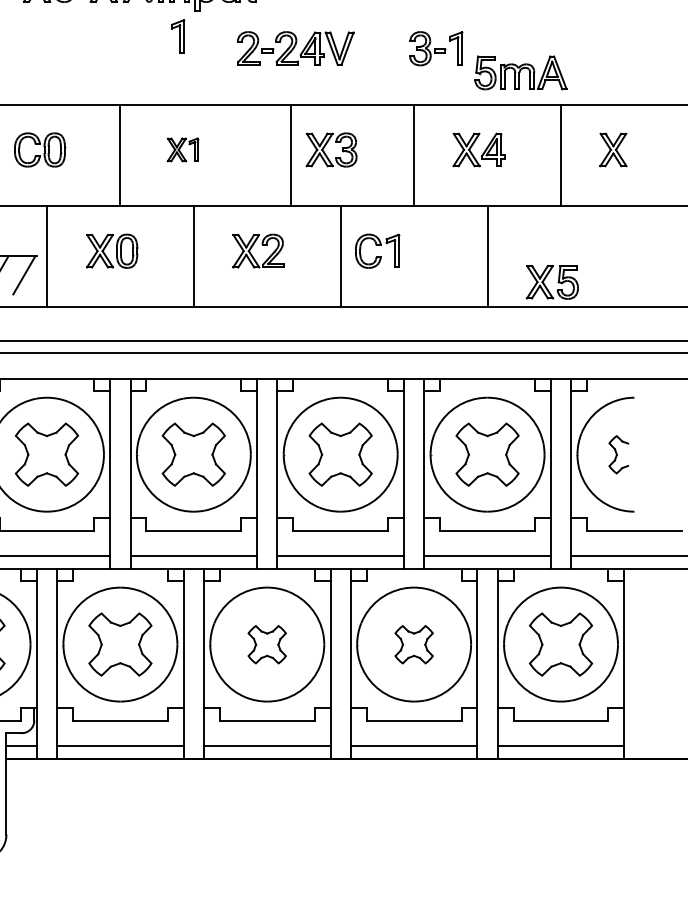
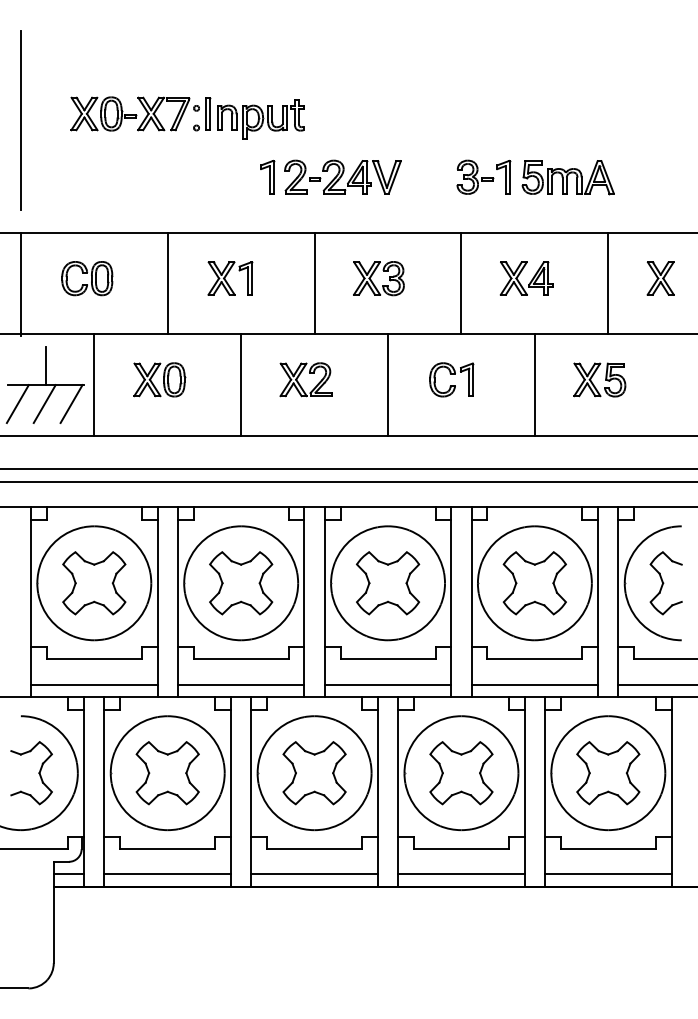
part: (178, 35) -> (267, 176), moved
part: (520, 72) -> (567, 177), moved
part: (183, 149) -> (230, 278), size x1.43
line: (291, 154) -> (314, 283), moved
part: (377, 250) -> (451, 379), moved
part: (552, 281) -> (599, 379), moved
part: (618, 454) -> (665, 583), size x1.67
part: (267, 644) -> (314, 773), size x1.67
part: (414, 644) -> (461, 773), size x1.67

